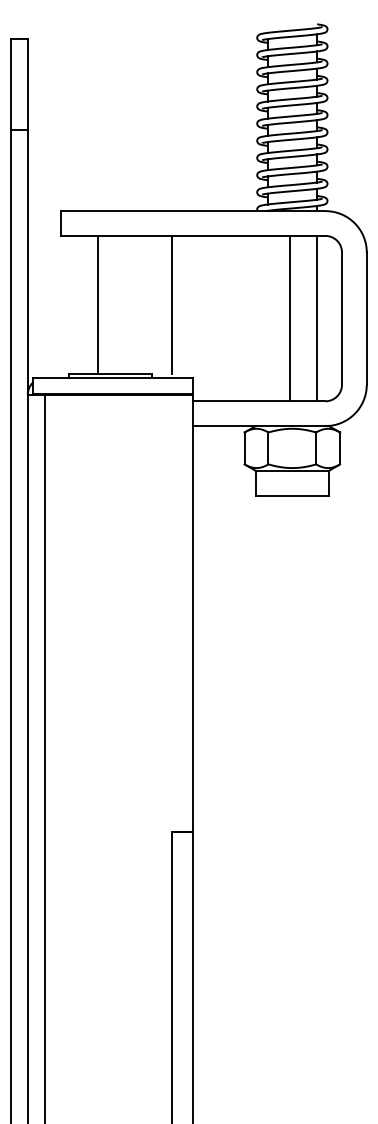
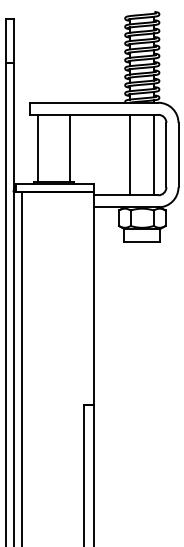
line: (97, 303) -> (37, 147), moved
line: (171, 303) -> (69, 147), moved
line: (290, 317) -> (130, 154), moved

